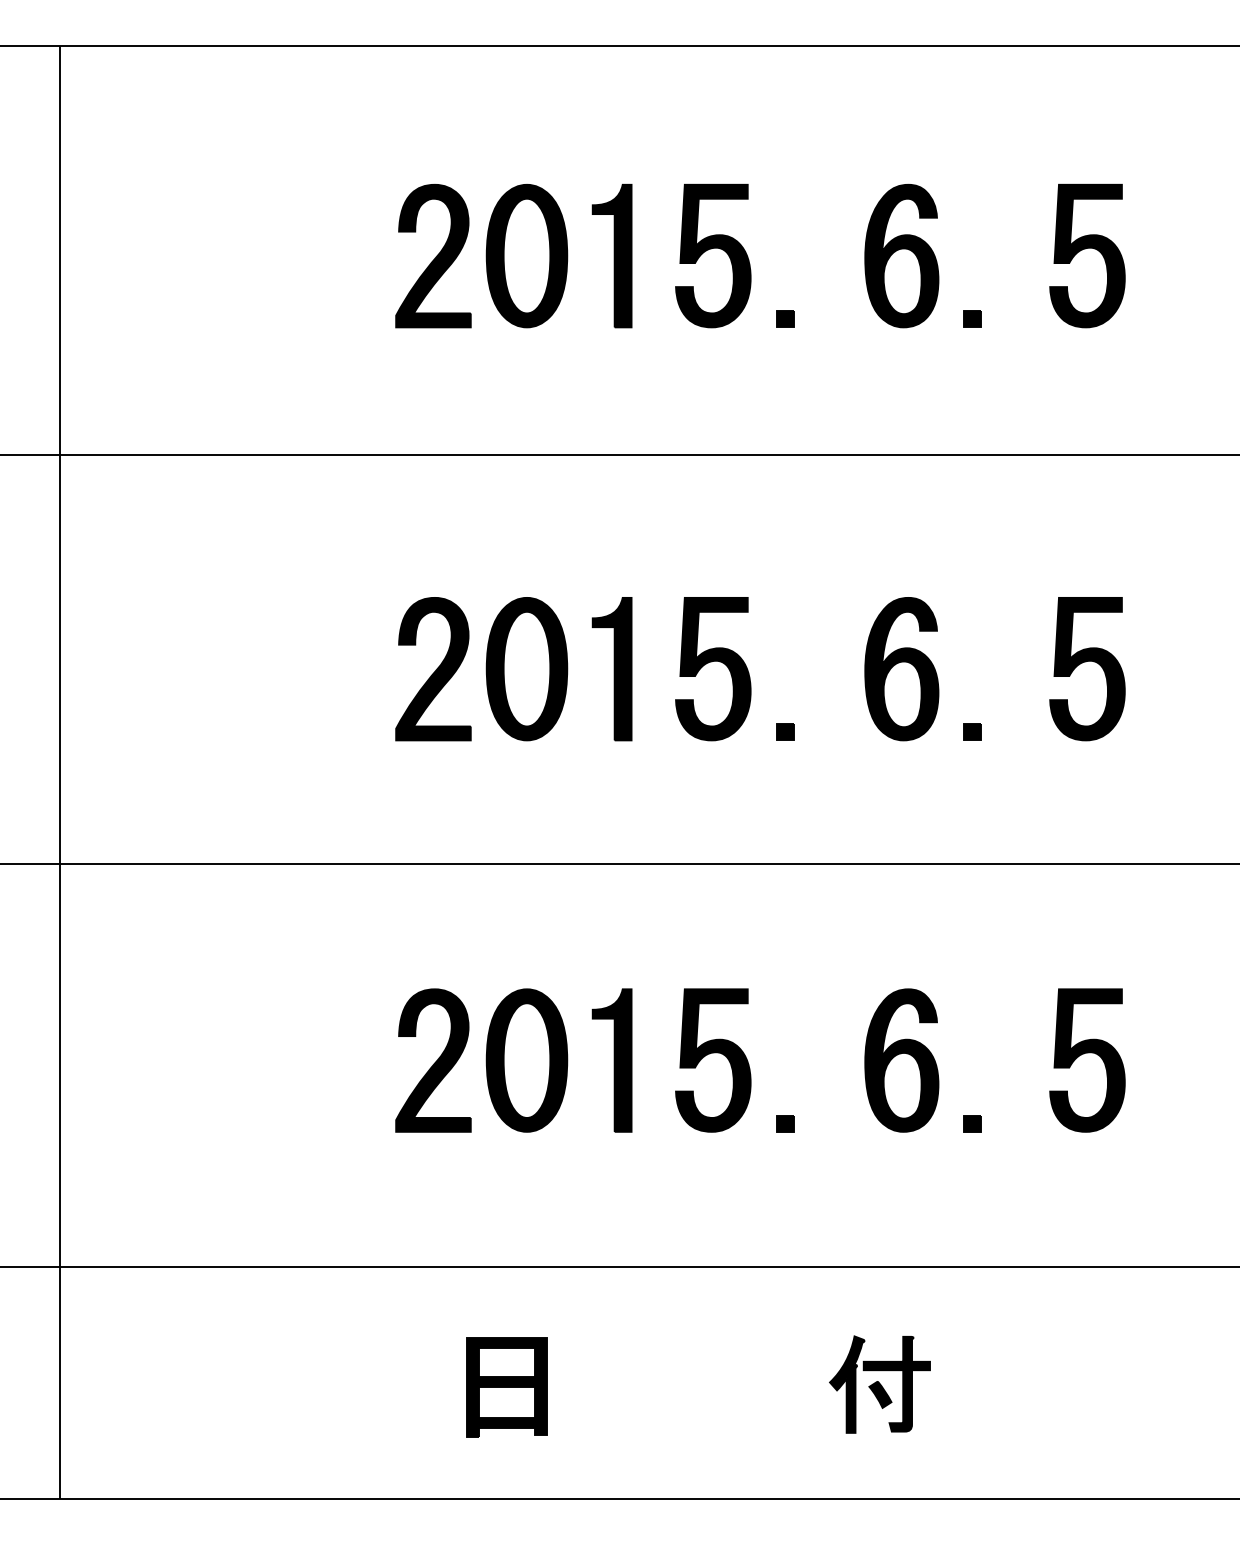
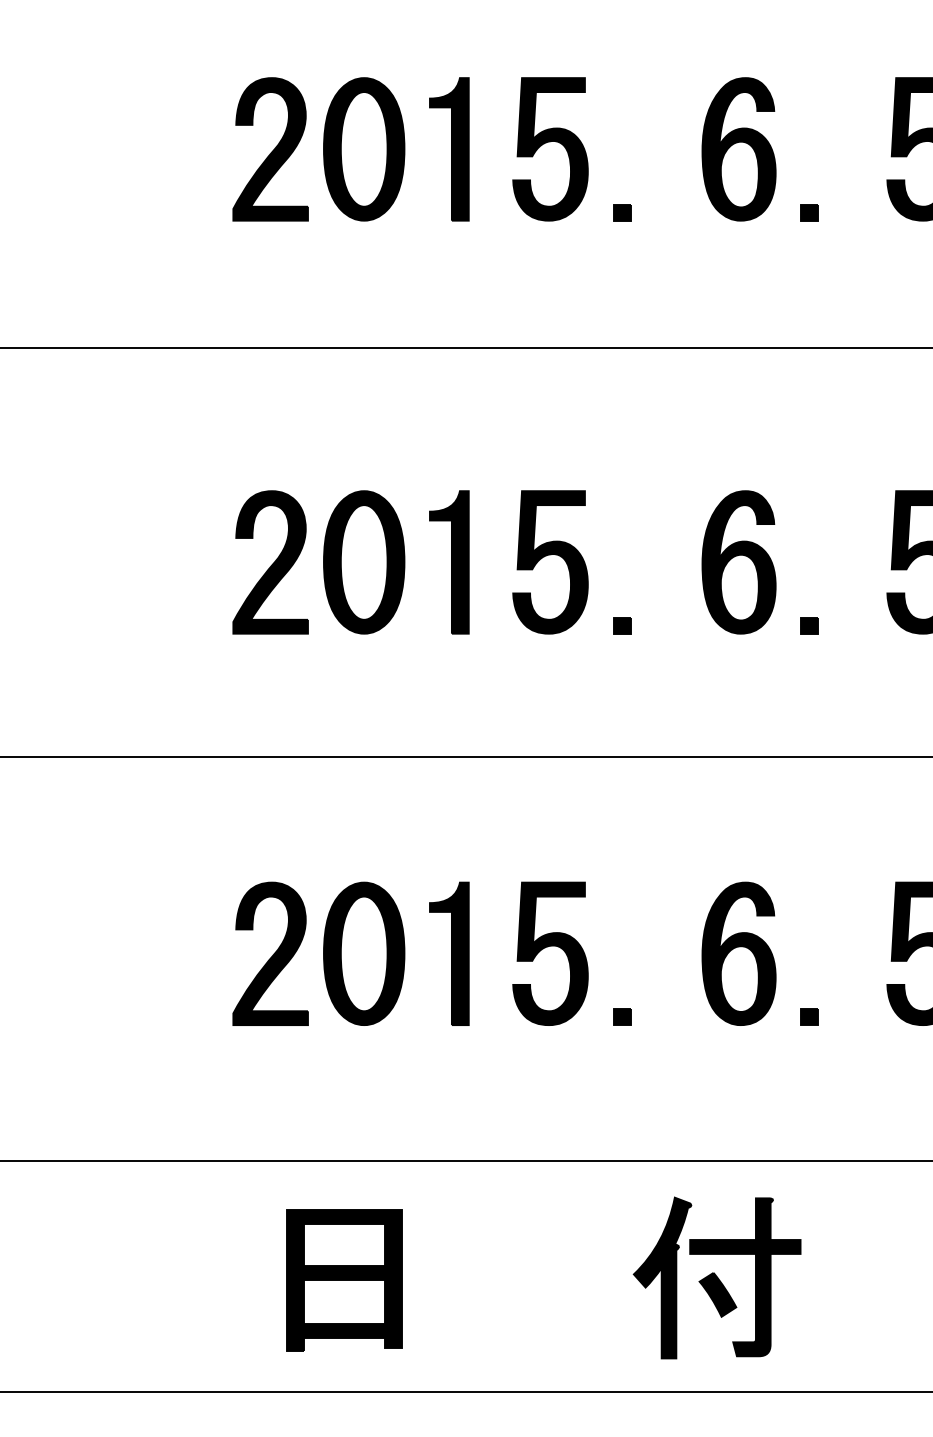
part: (879, 1384) -> (716, 1277), size x1.67
part: (506, 1387) -> (343, 1280), size x1.43

